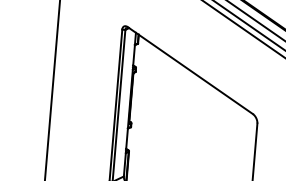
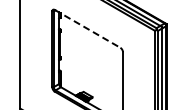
line: (190, 69) -> (87, 28), solid -> dashed

